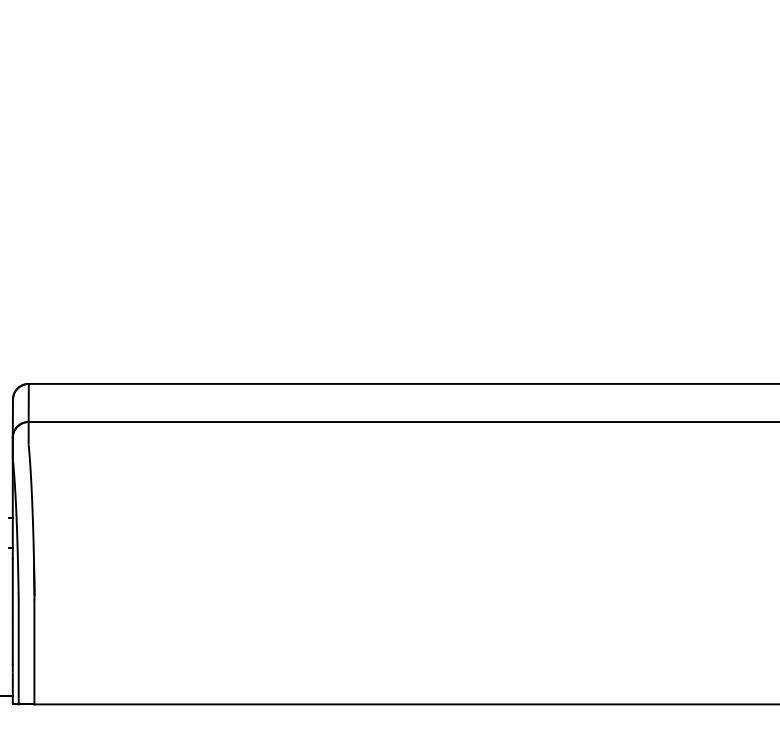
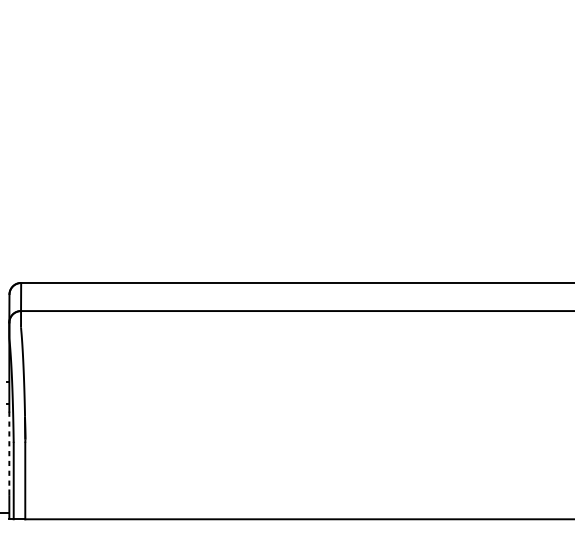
line: (12, 611) -> (9, 450), solid -> dashed

